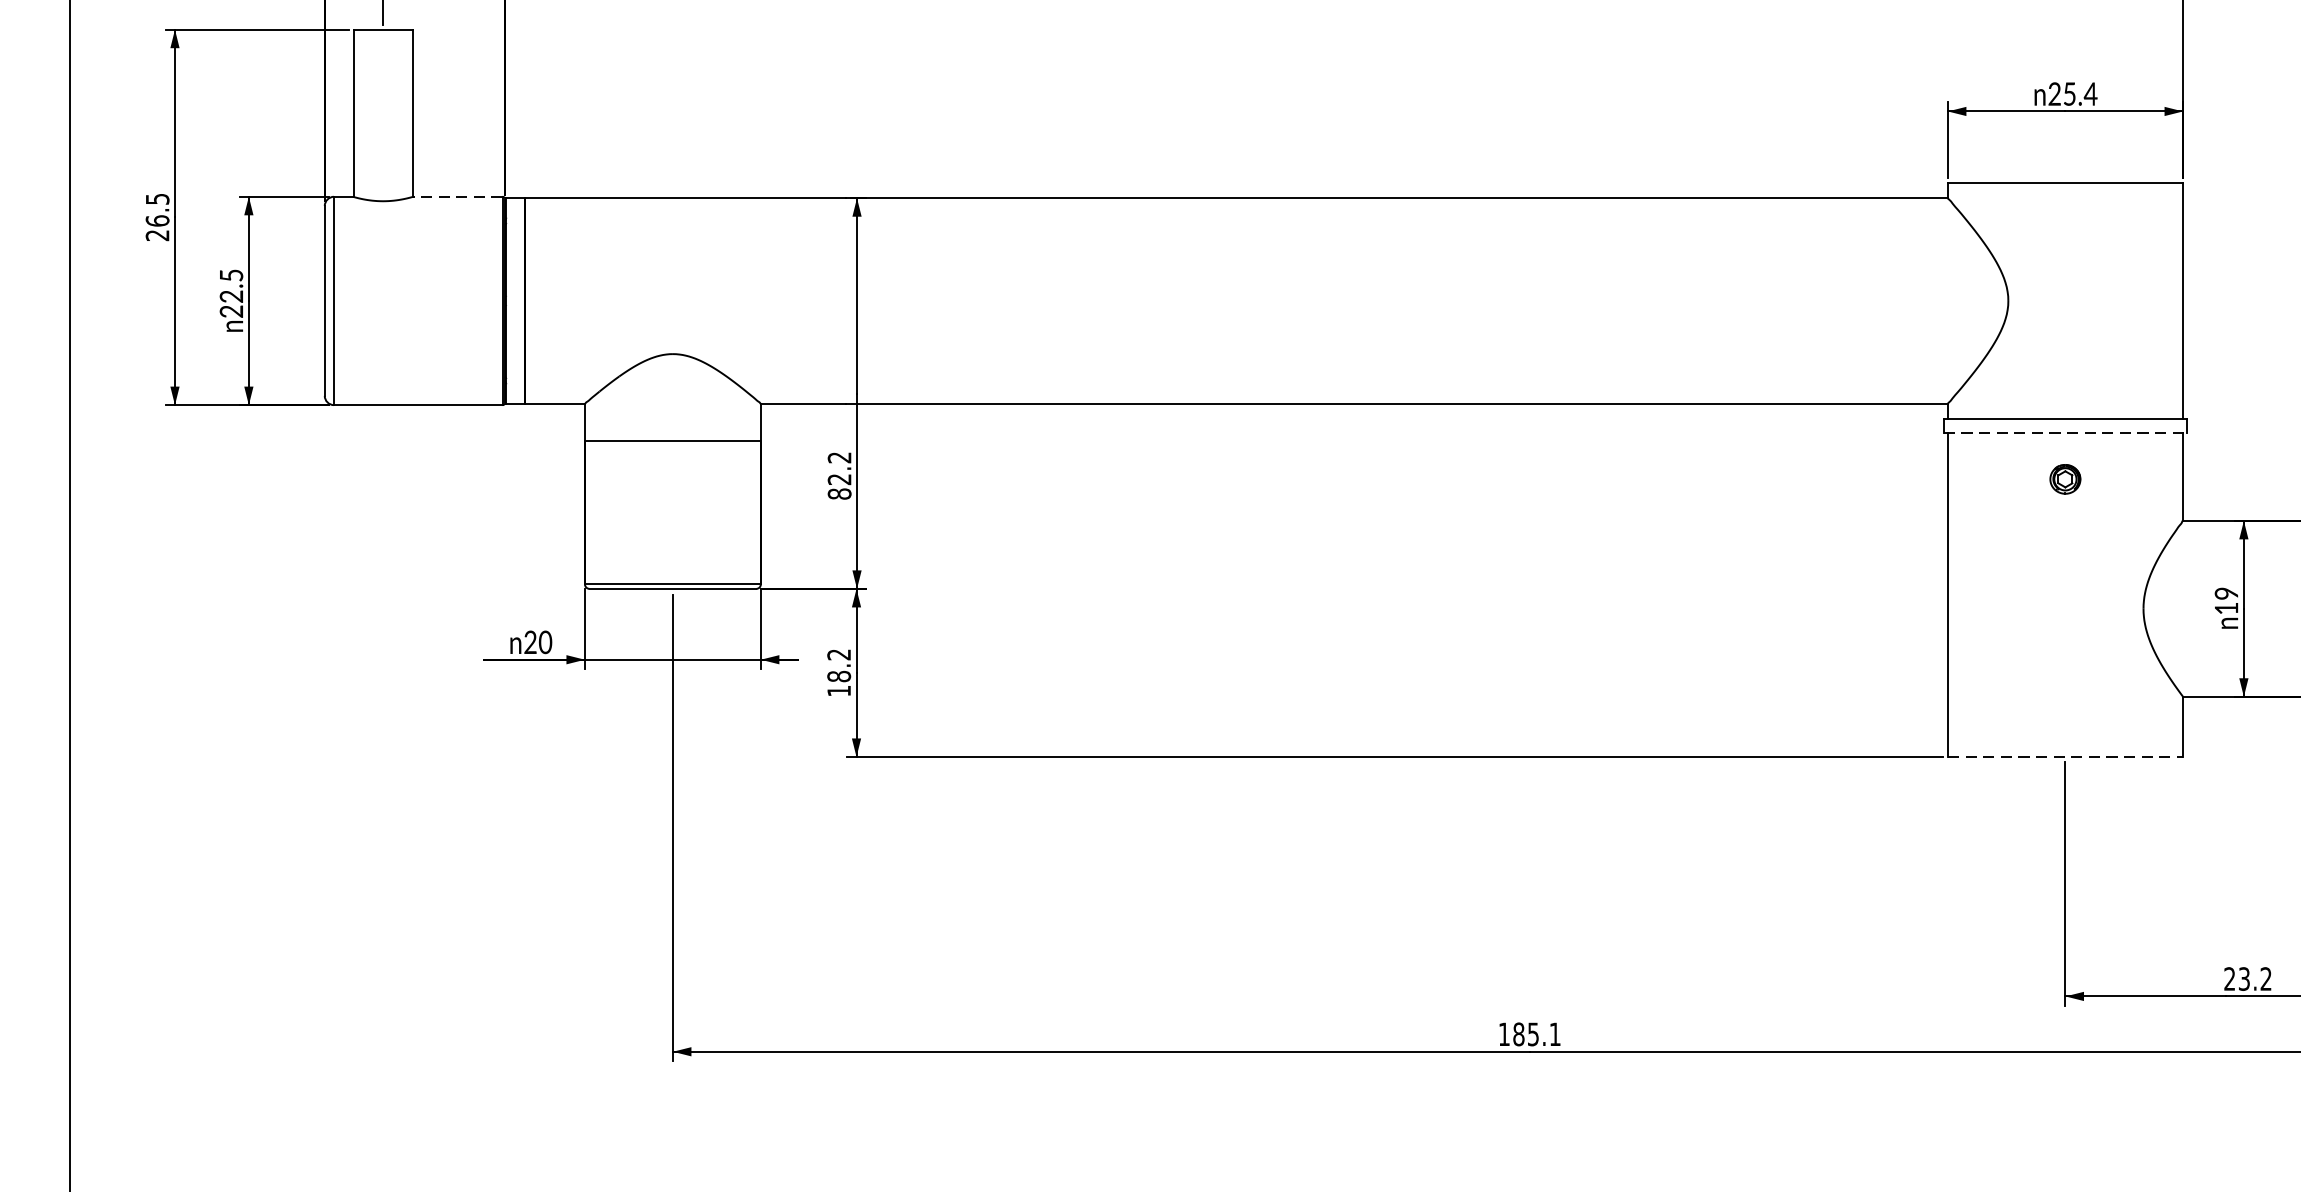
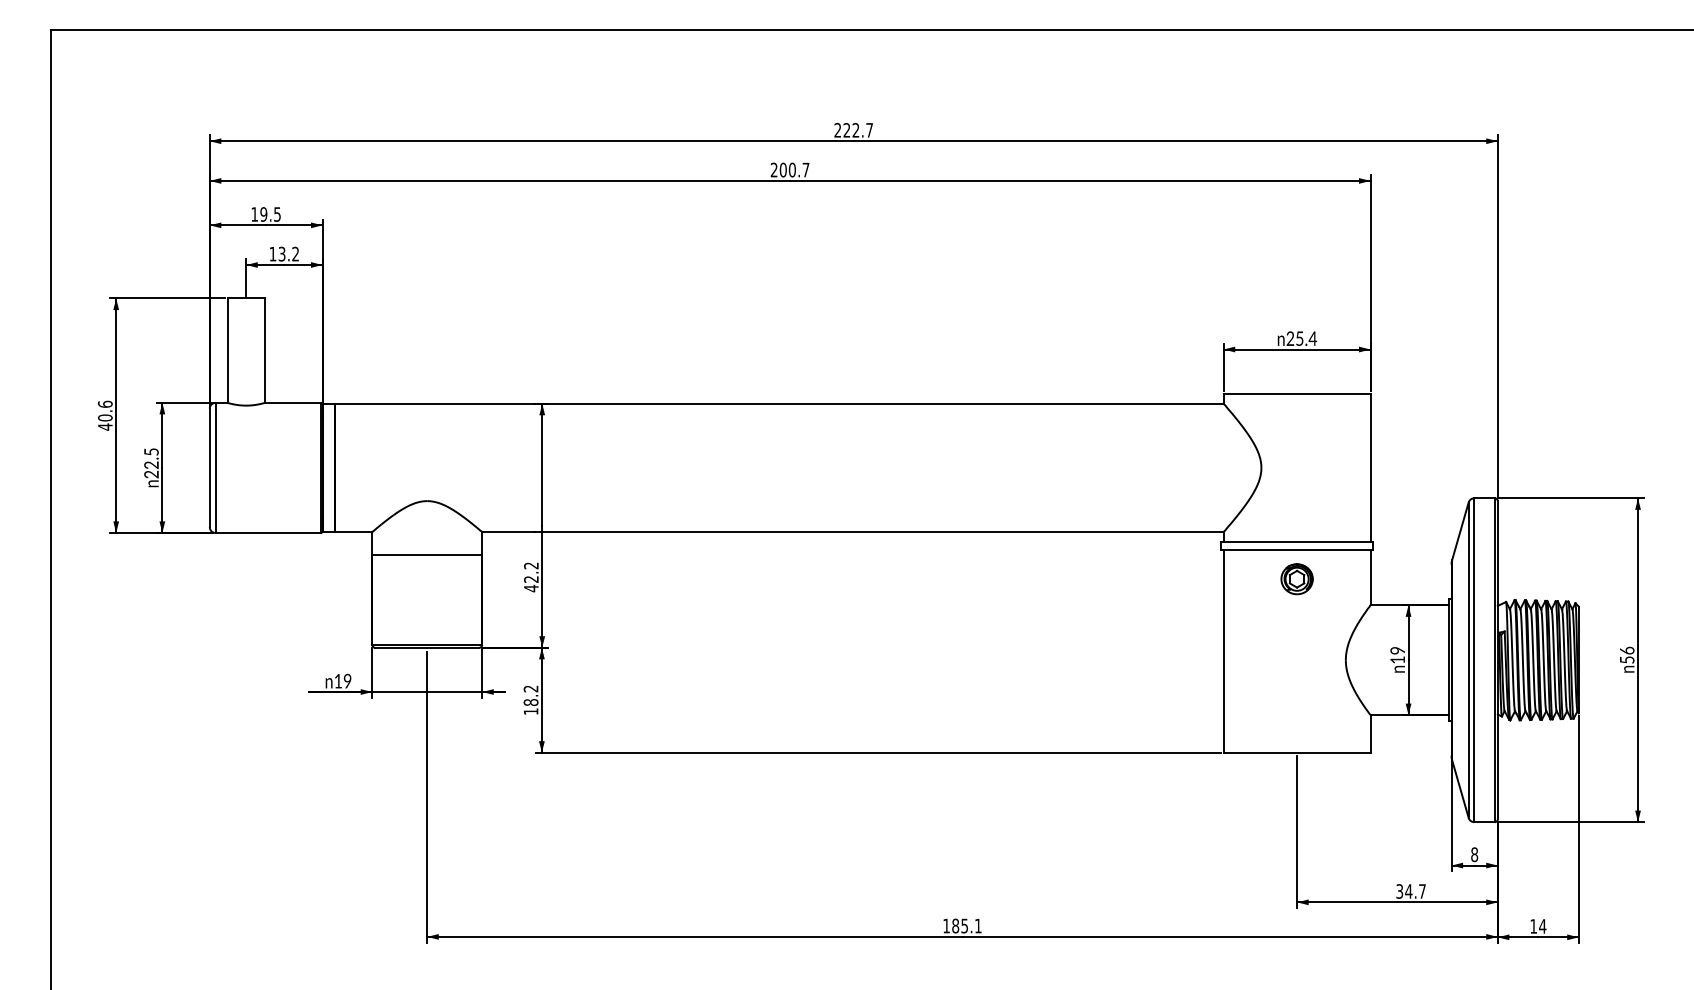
line: (457, 196) -> (292, 402), dashed -> solid
text: (156, 217) -> (104, 415), 26.5 -> 40.6
line: (2066, 433) -> (1297, 550), dashed -> solid
part: (2064, 479) -> (1296, 579), size x1.67
text: (839, 494) -> (531, 588), 82.2 -> 42.2
text: (537, 641) -> (342, 680), 20 -> 19
line: (2066, 756) -> (1297, 752), dashed -> solid
text: (2247, 979) -> (1410, 891), 23.2 -> 34.7

